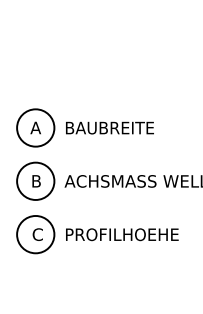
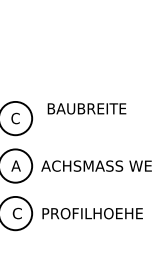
text: (35, 127) -> (15, 118), A -> C
text: (109, 127) -> (86, 108), moved
text: (36, 181) -> (16, 166), B -> A

